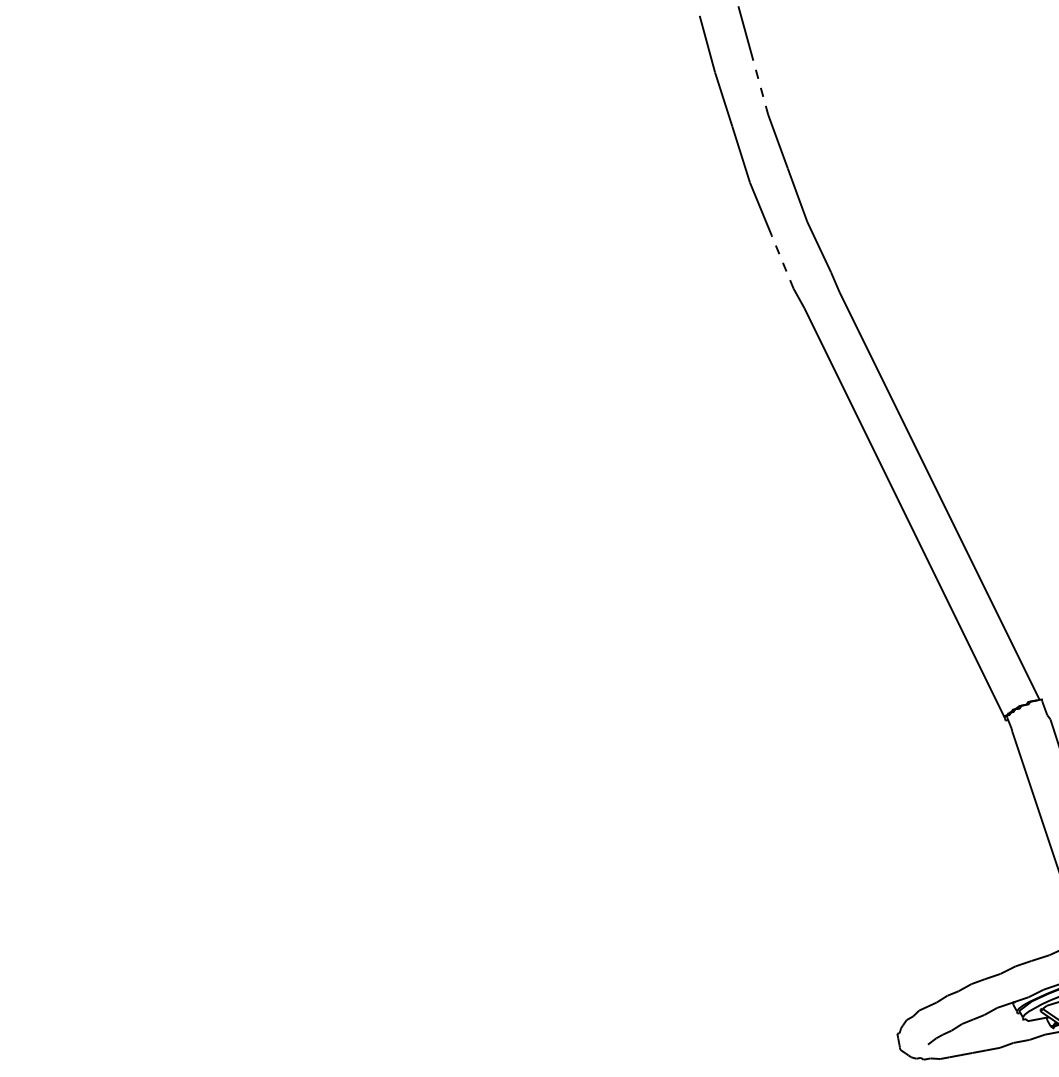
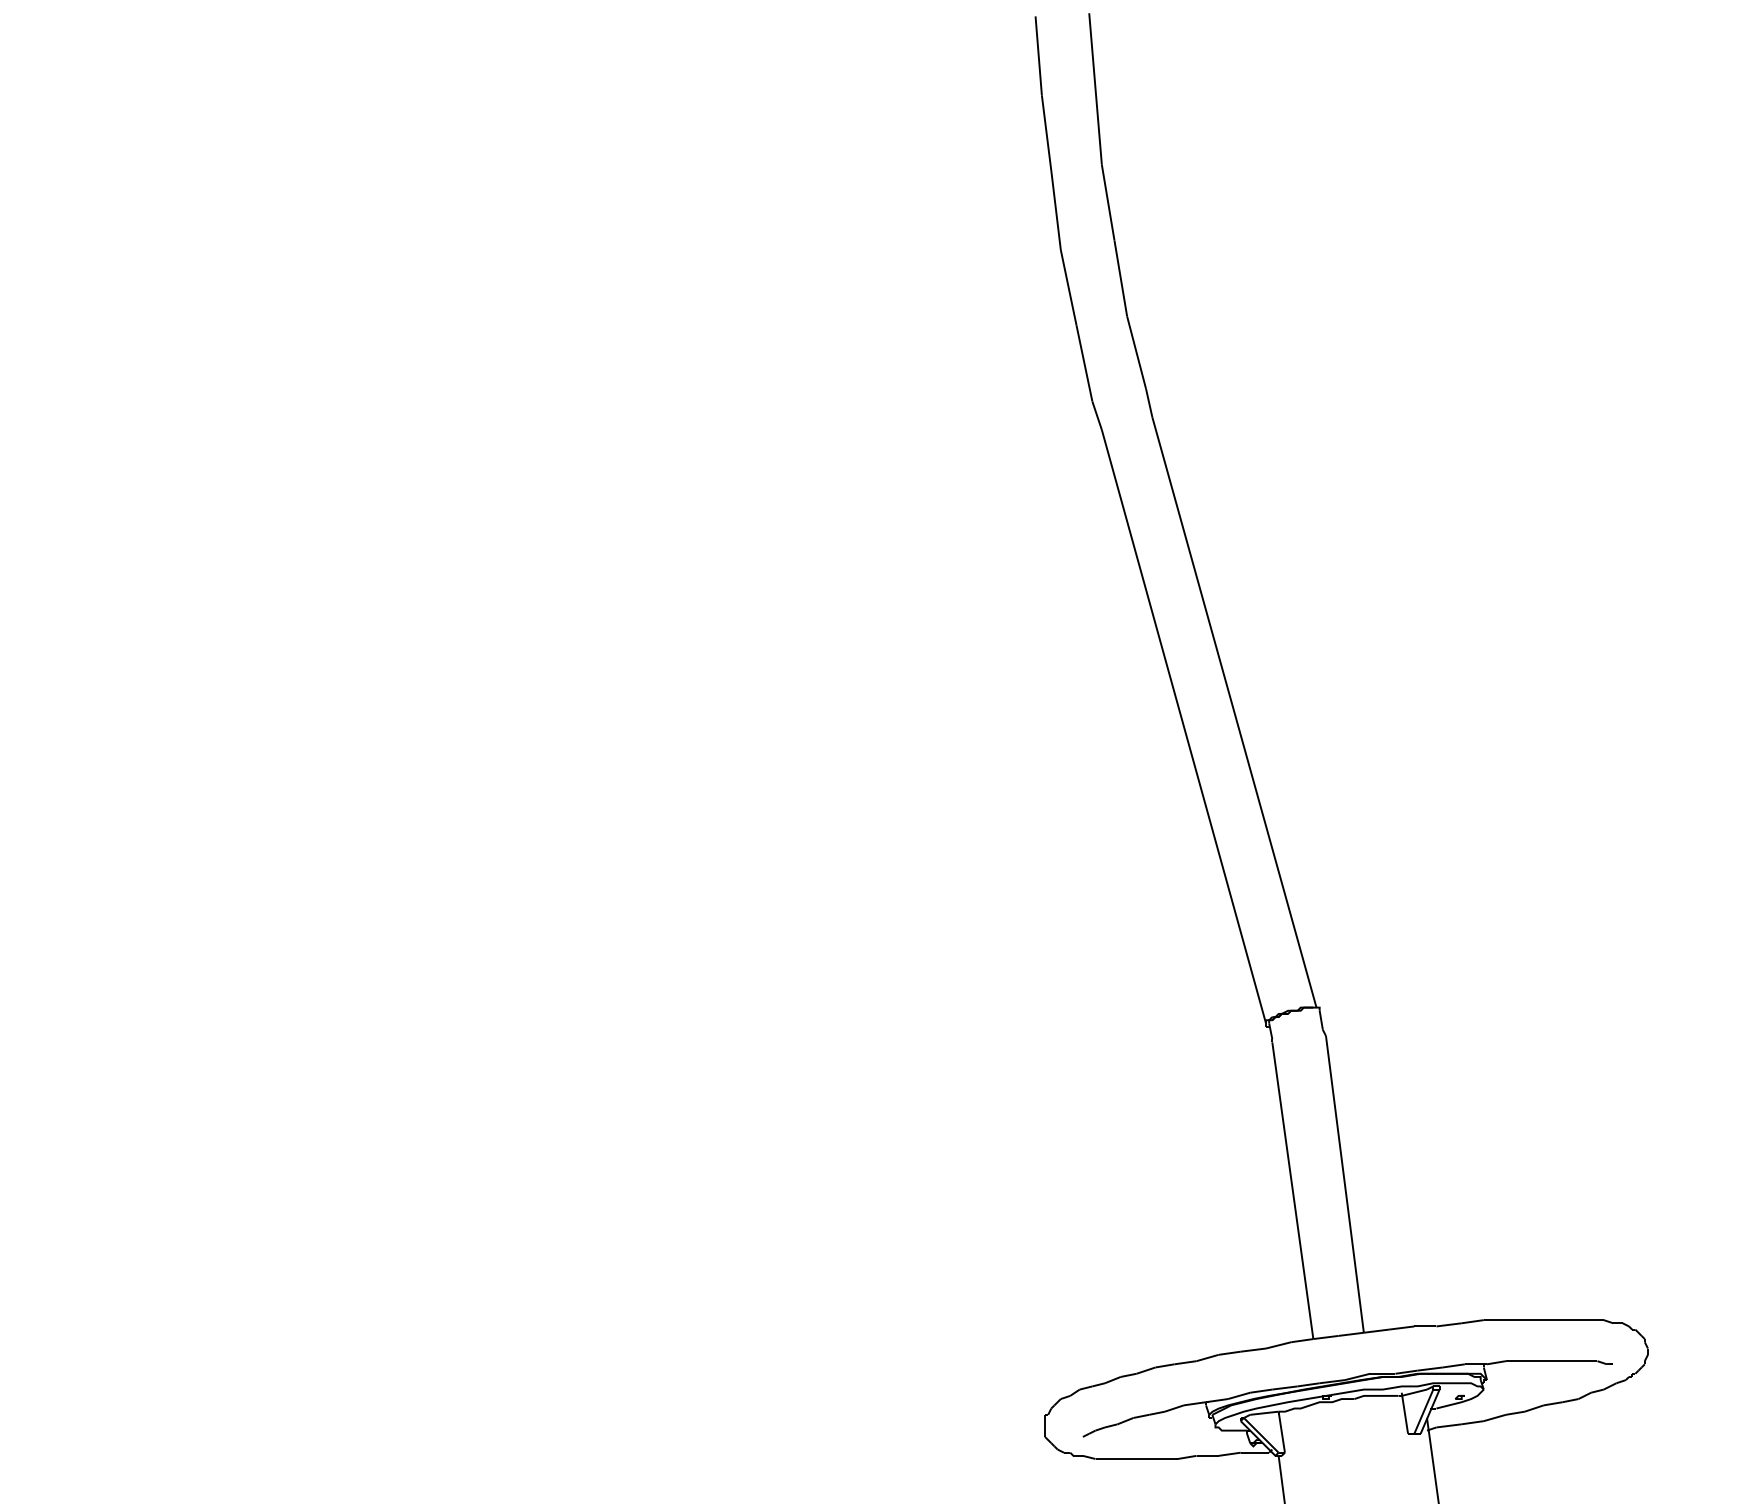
line: (760, 87) -> (1098, 126), dashed -> solid
line: (782, 262) -> (1084, 363), dashed -> solid

